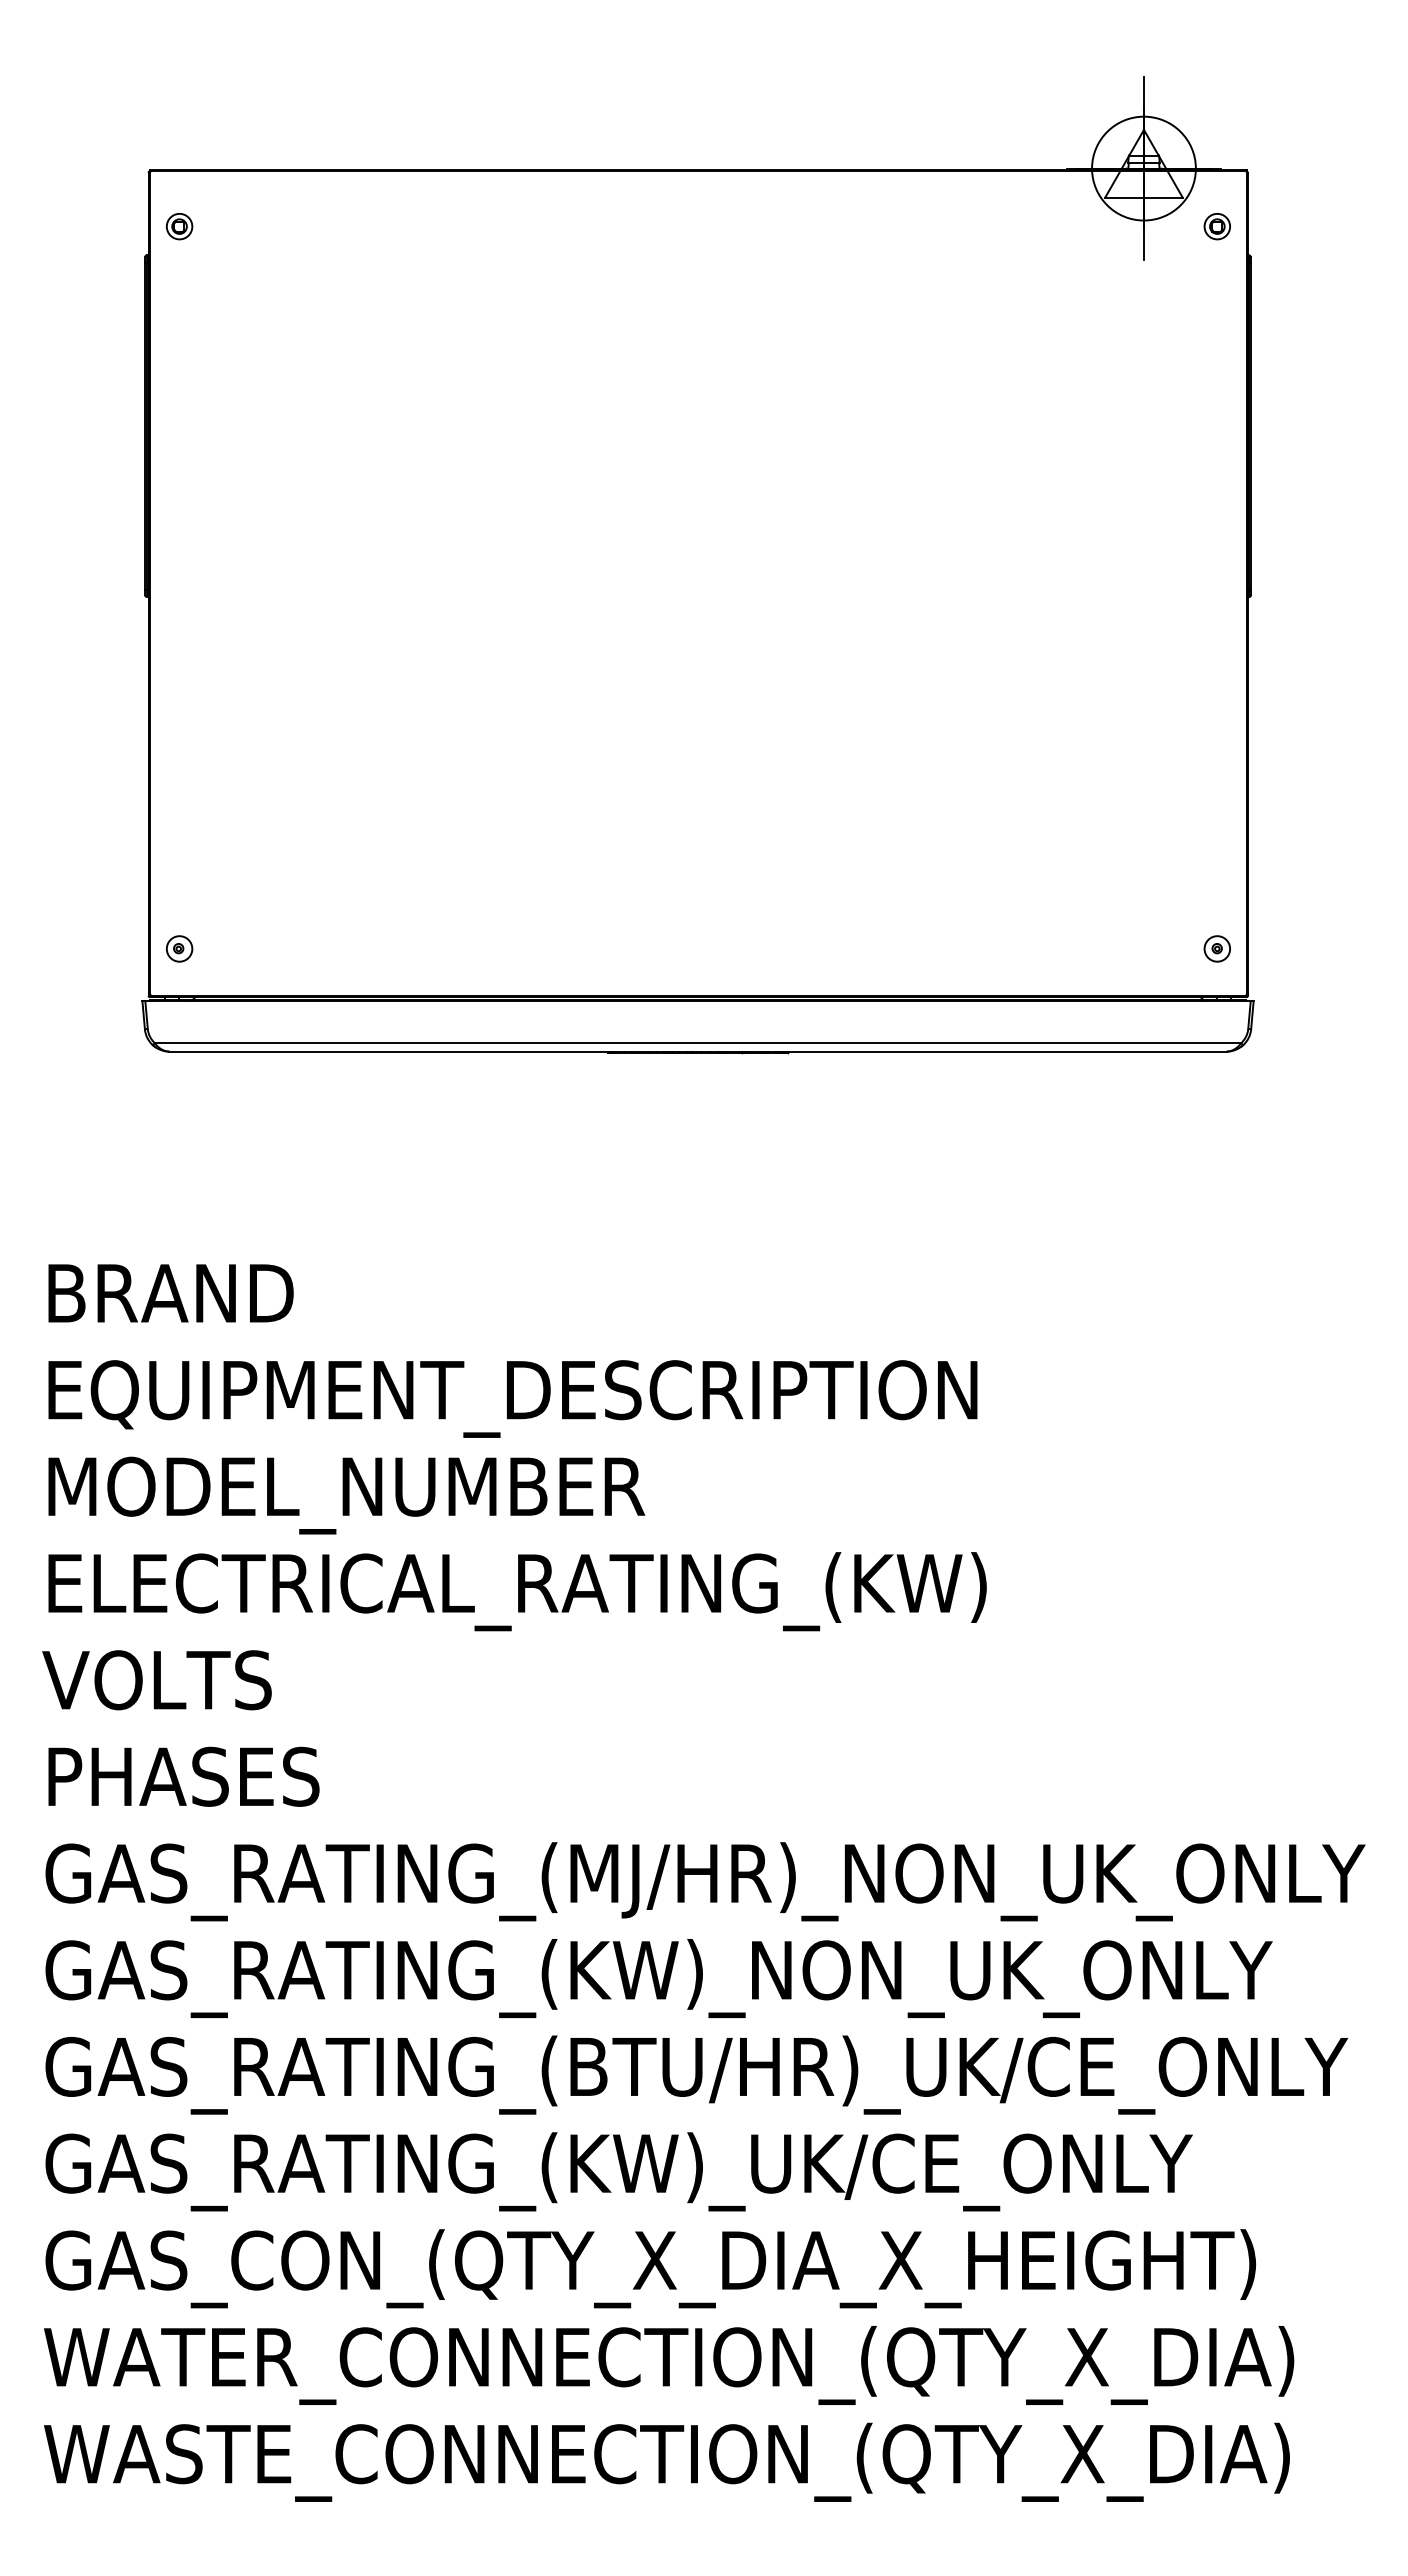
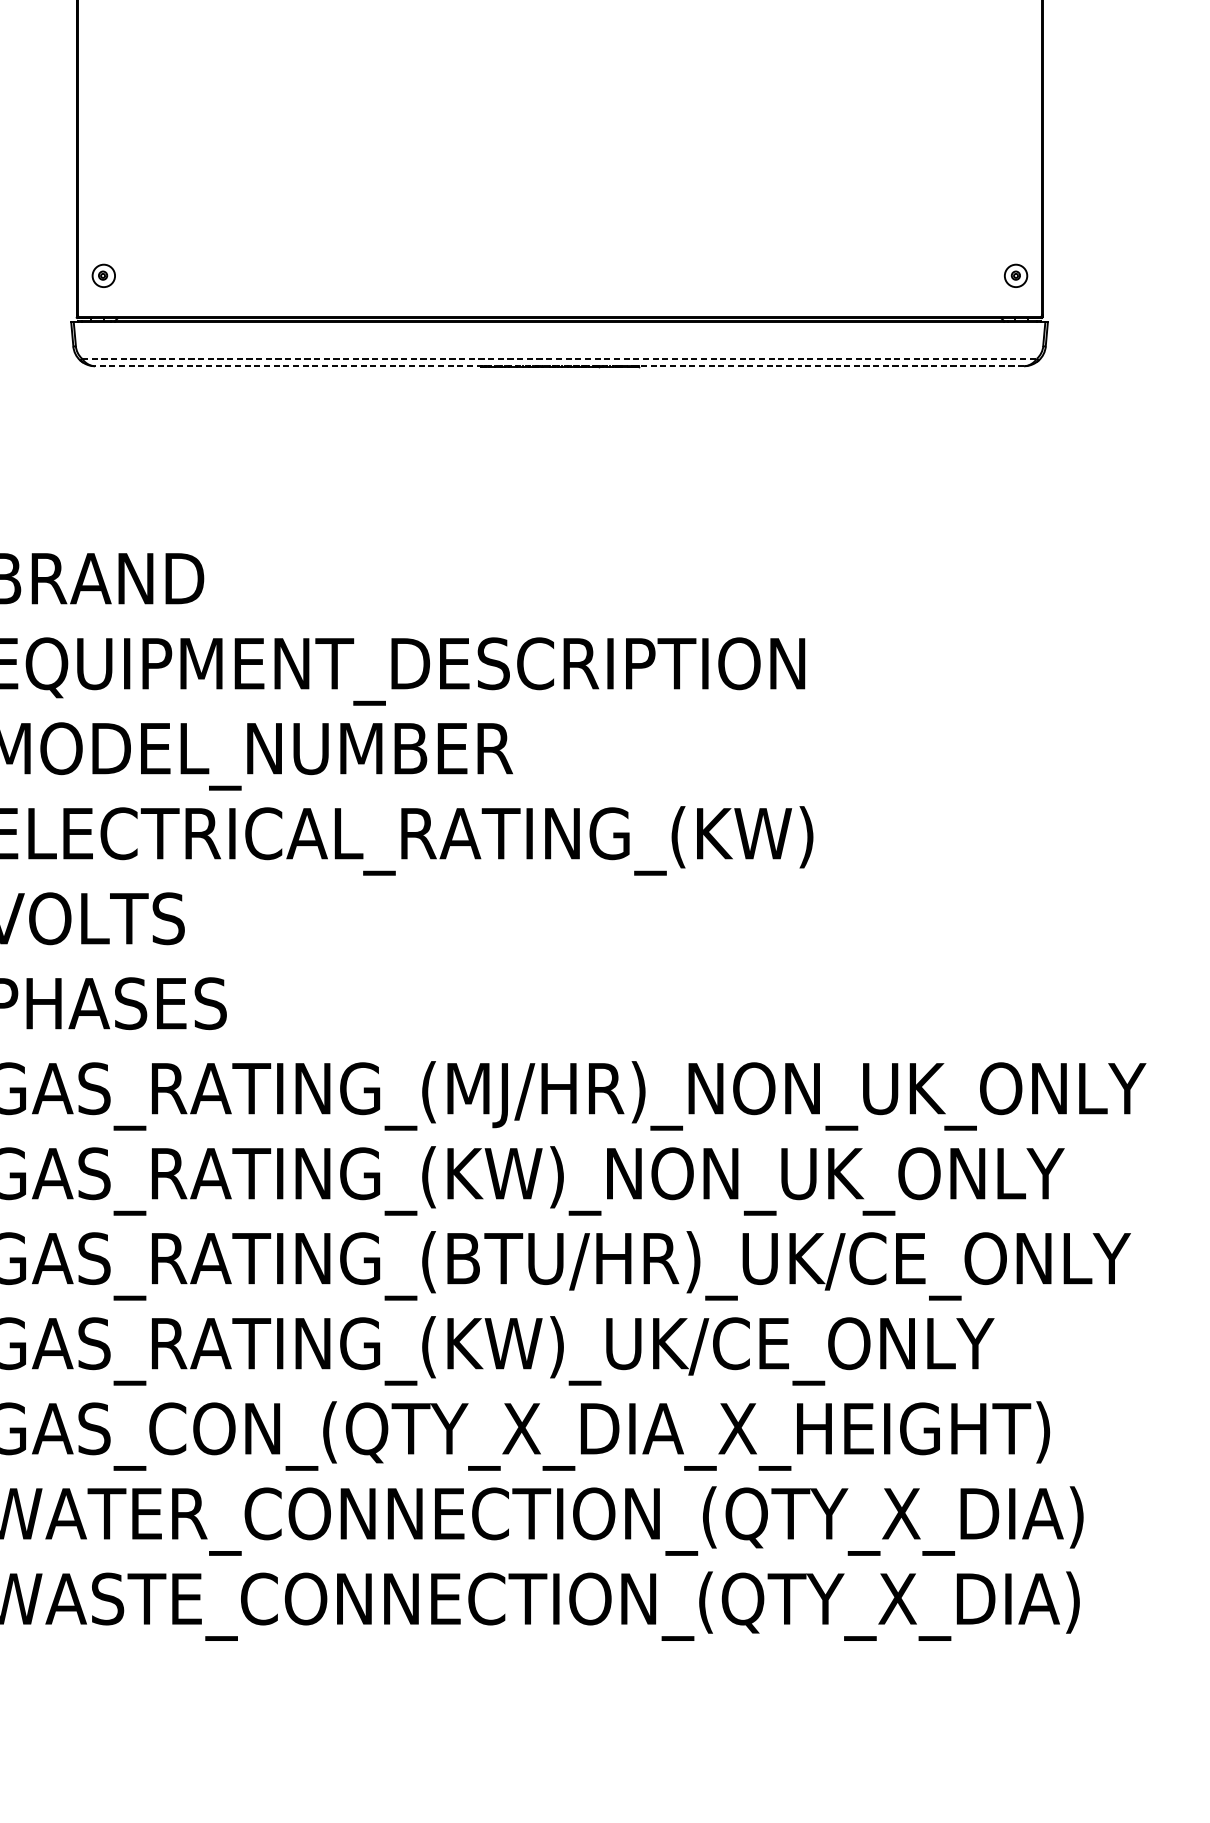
line: (698, 1043) -> (559, 359), solid -> dashed
line: (698, 1051) -> (559, 366), solid -> dashed

